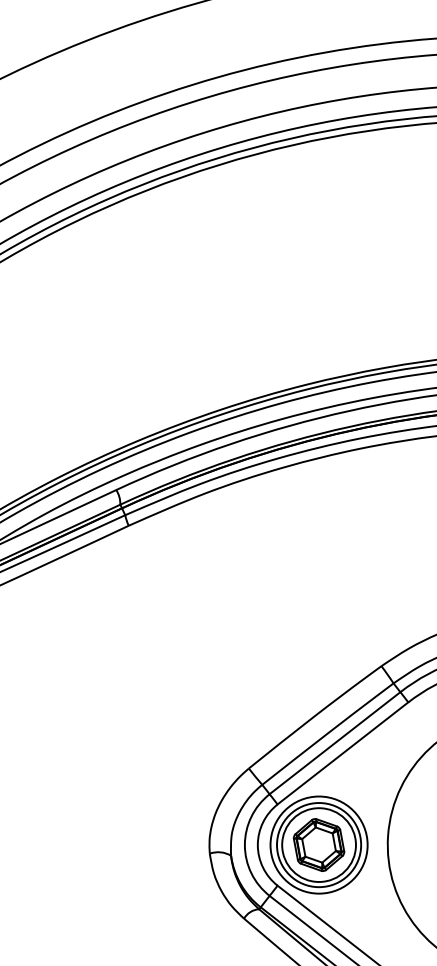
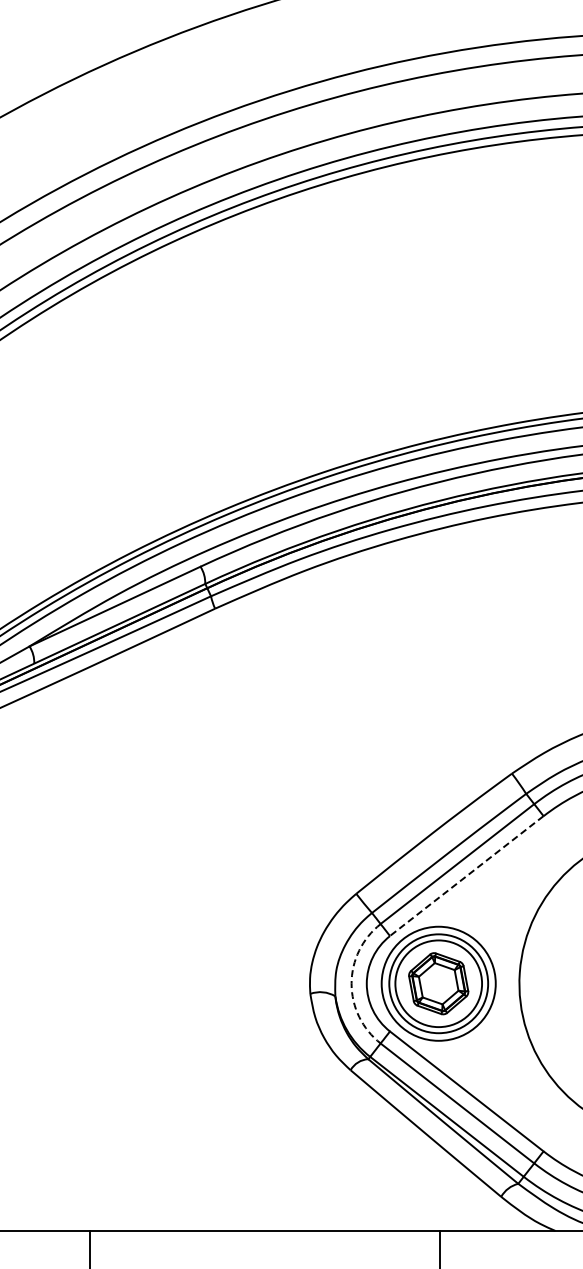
line: (342, 753) -> (466, 876), solid -> dashed
arc: (244, 844) -> (351, 983), solid -> dashed

